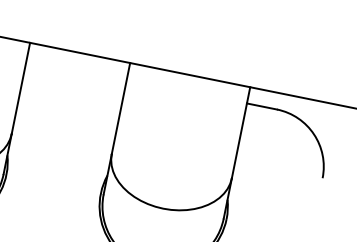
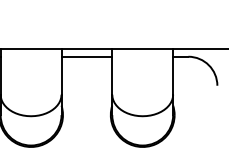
line: (76, 68) -> (86, 56), added

